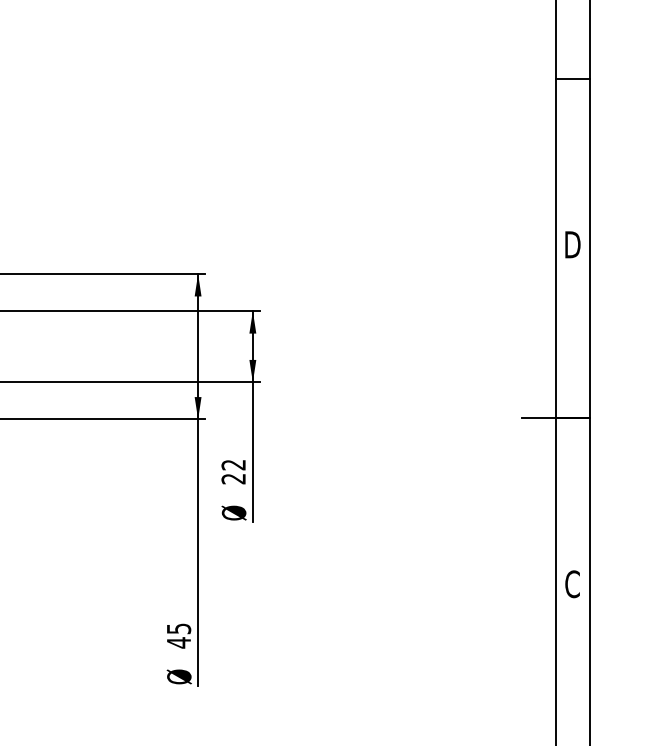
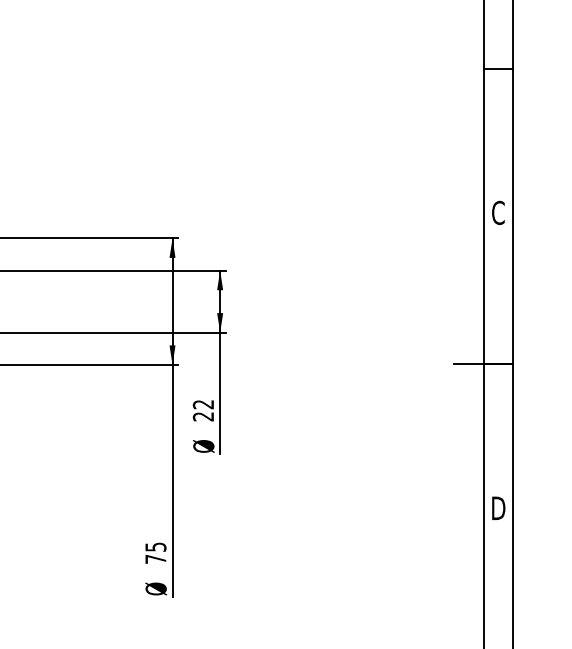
text: (572, 244) -> (498, 212), D -> C
text: (572, 584) -> (498, 508), C -> D
text: (178, 643) -> (155, 559), 45 -> 75

